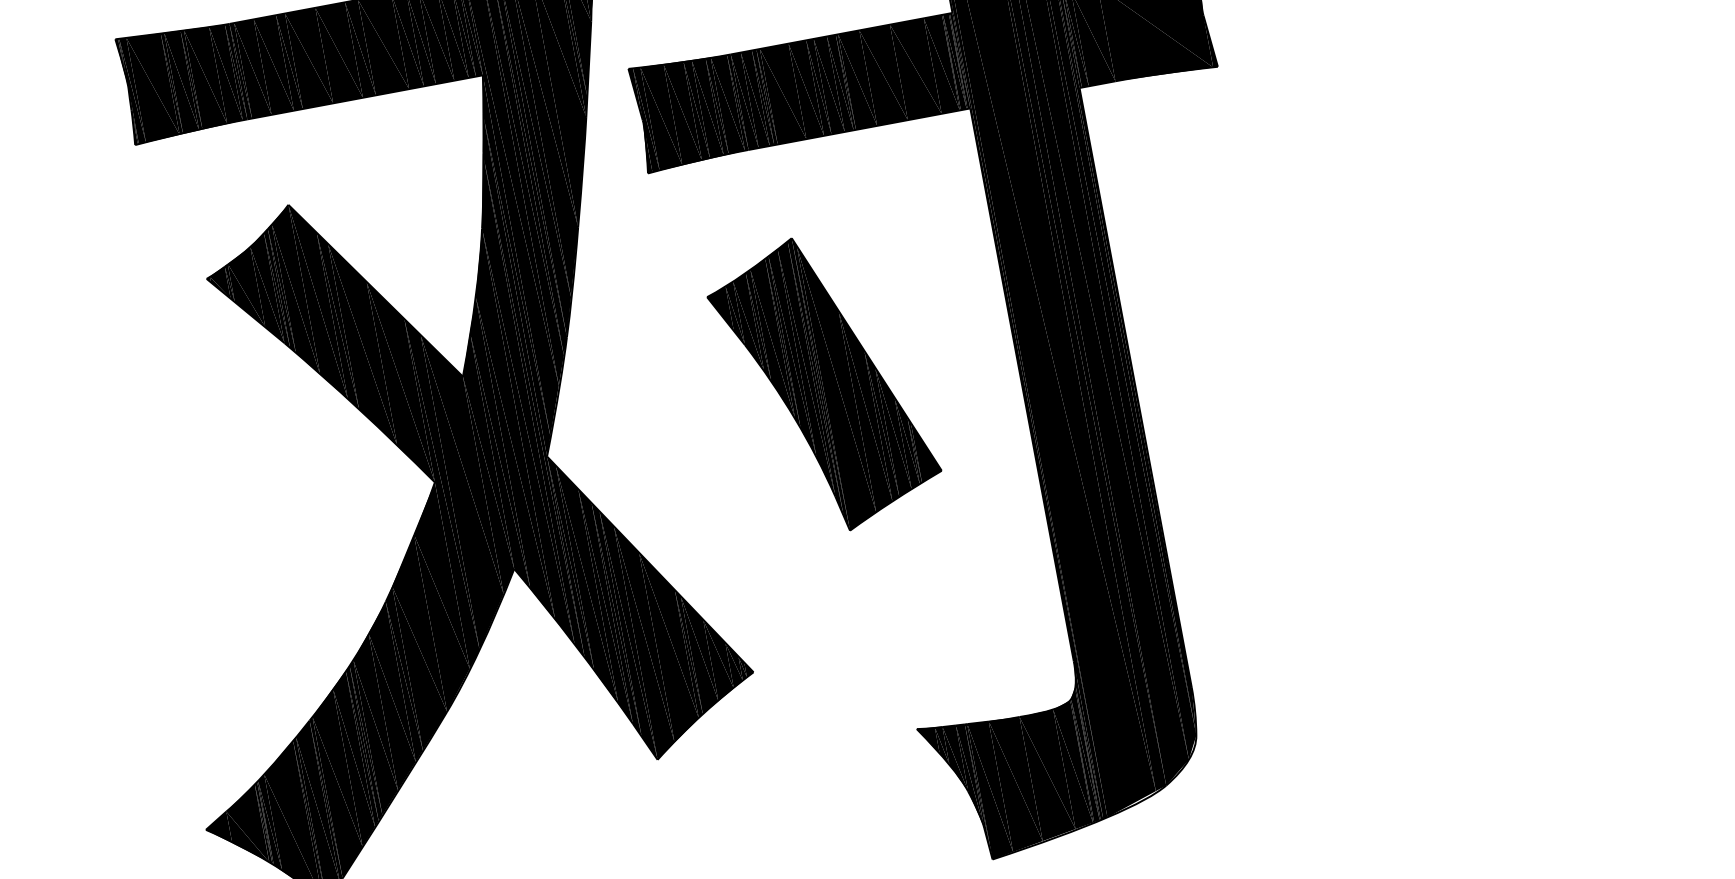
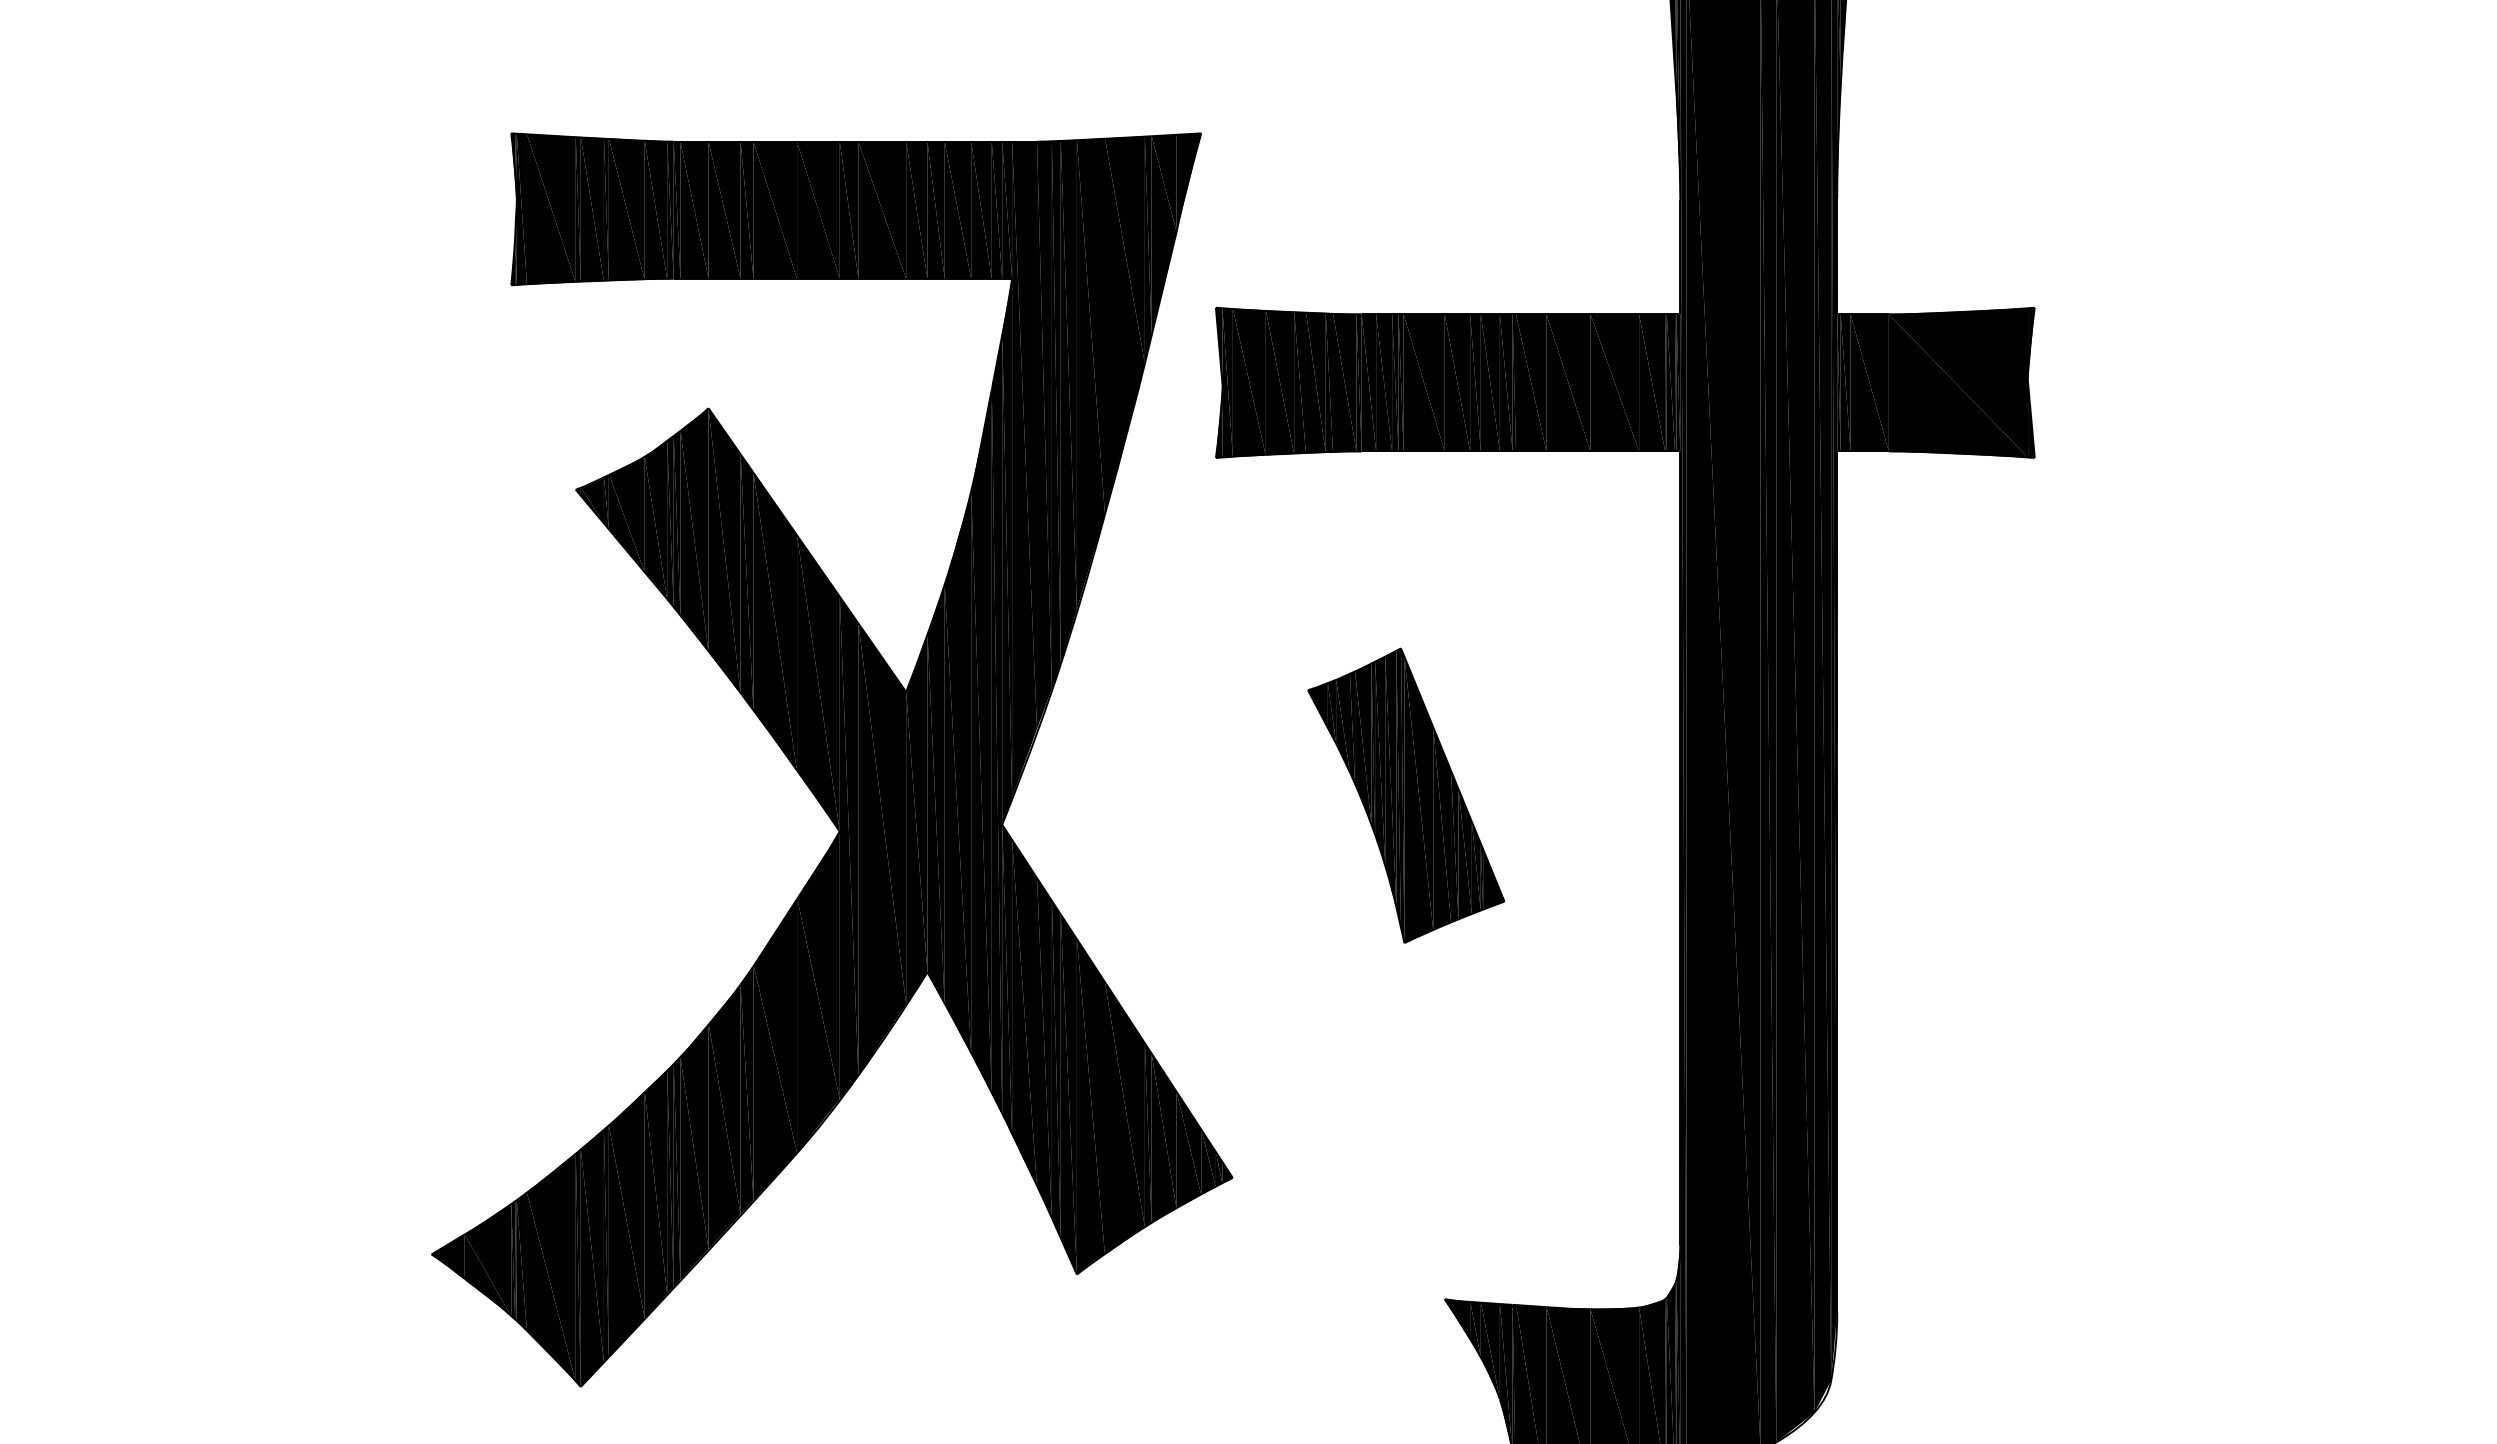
part: (824, 383) -> (1406, 795), size x0.7

